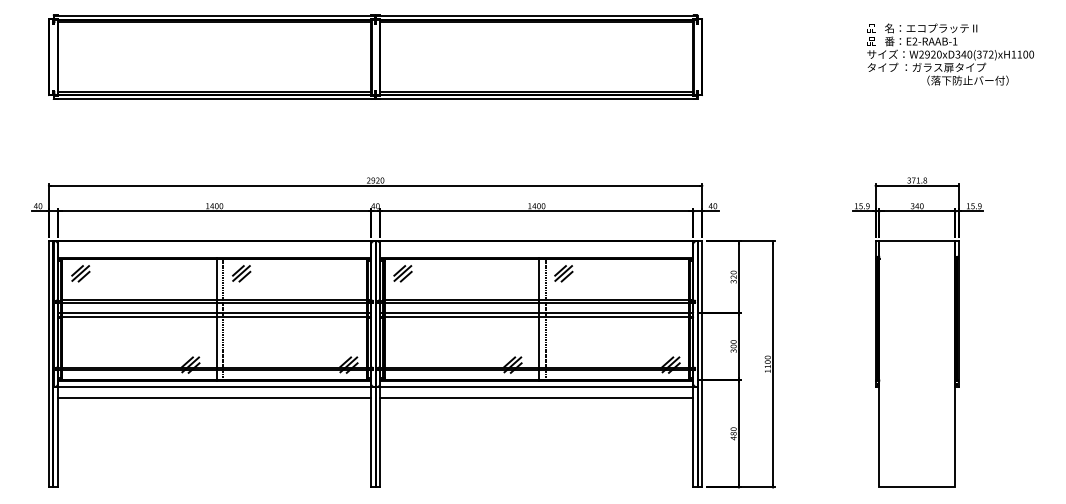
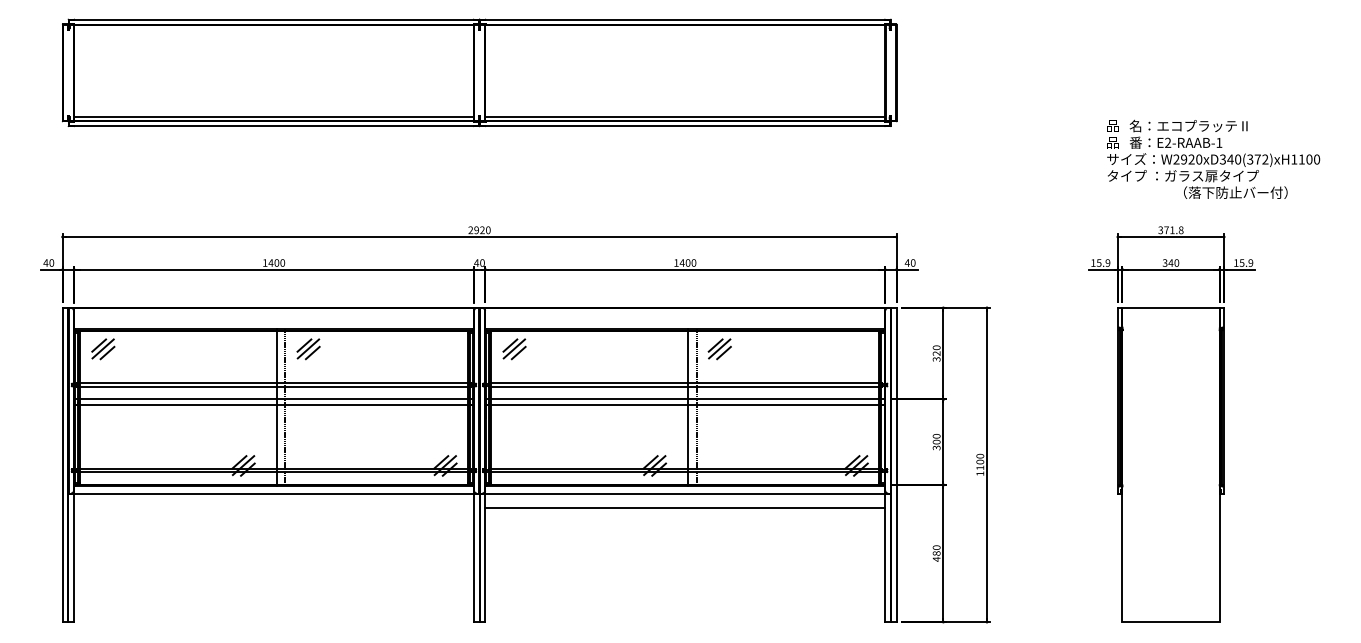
line: (214, 22) -> (273, 28), removed
line: (536, 22) -> (685, 28), removed
text: (950, 53) -> (1213, 158), moved
line: (214, 397) -> (273, 507), removed

